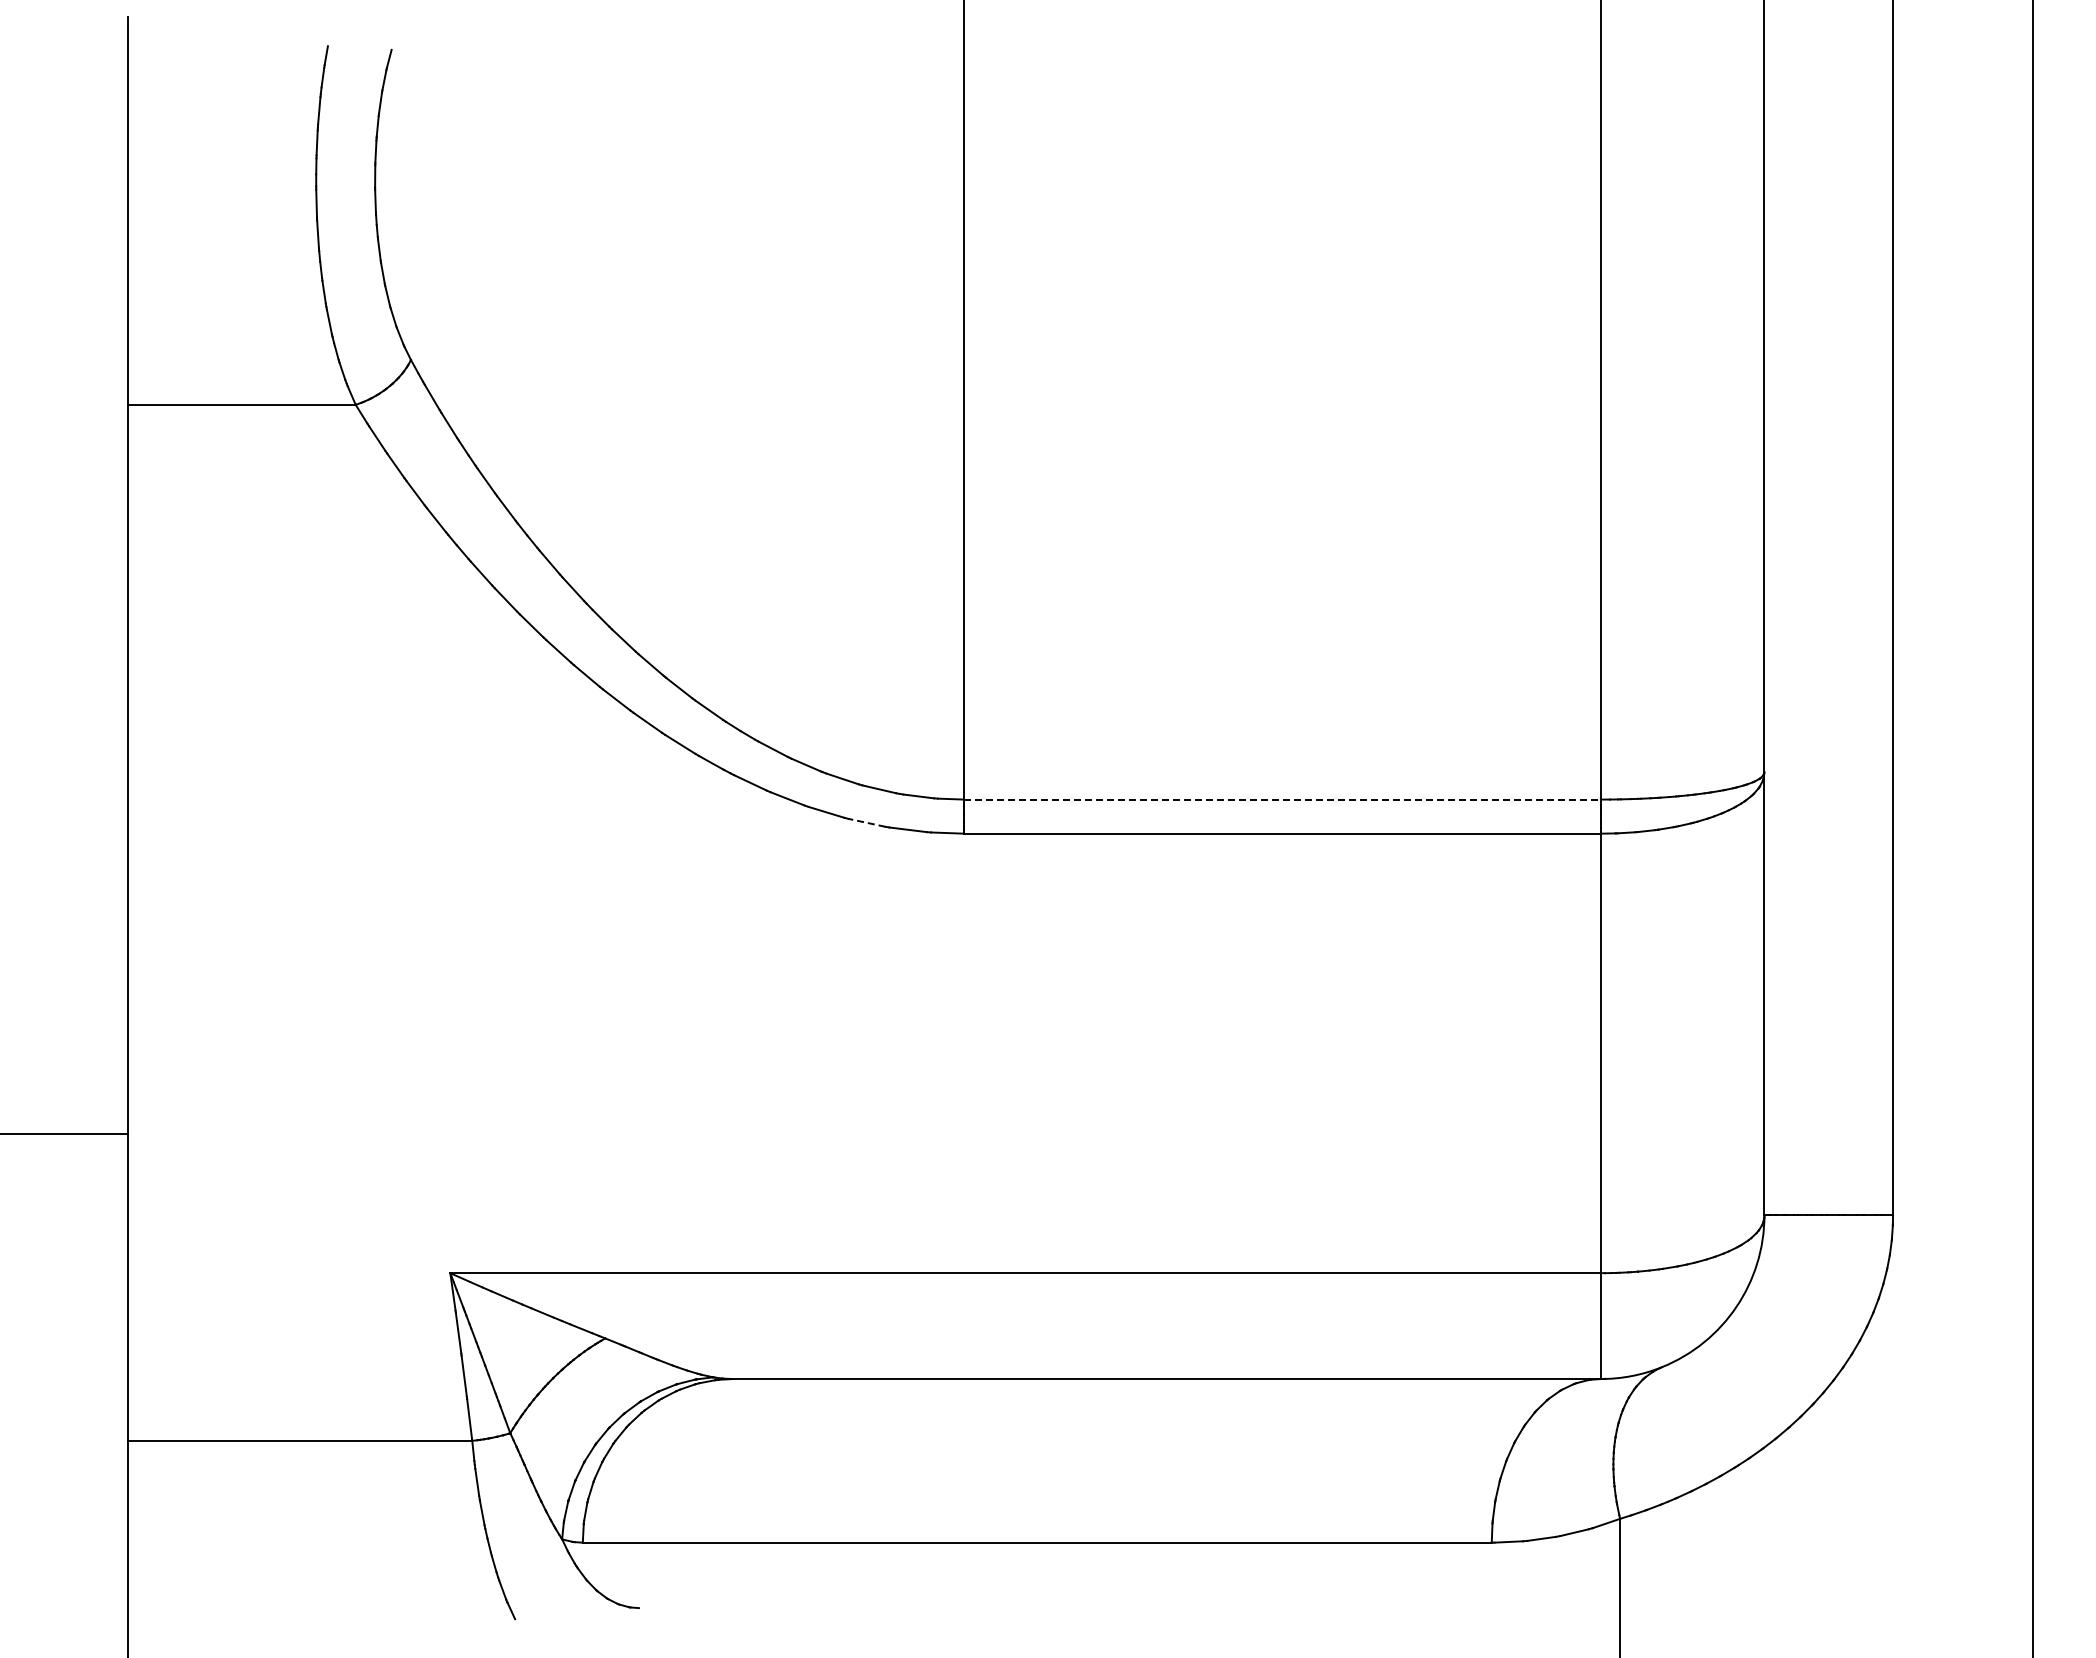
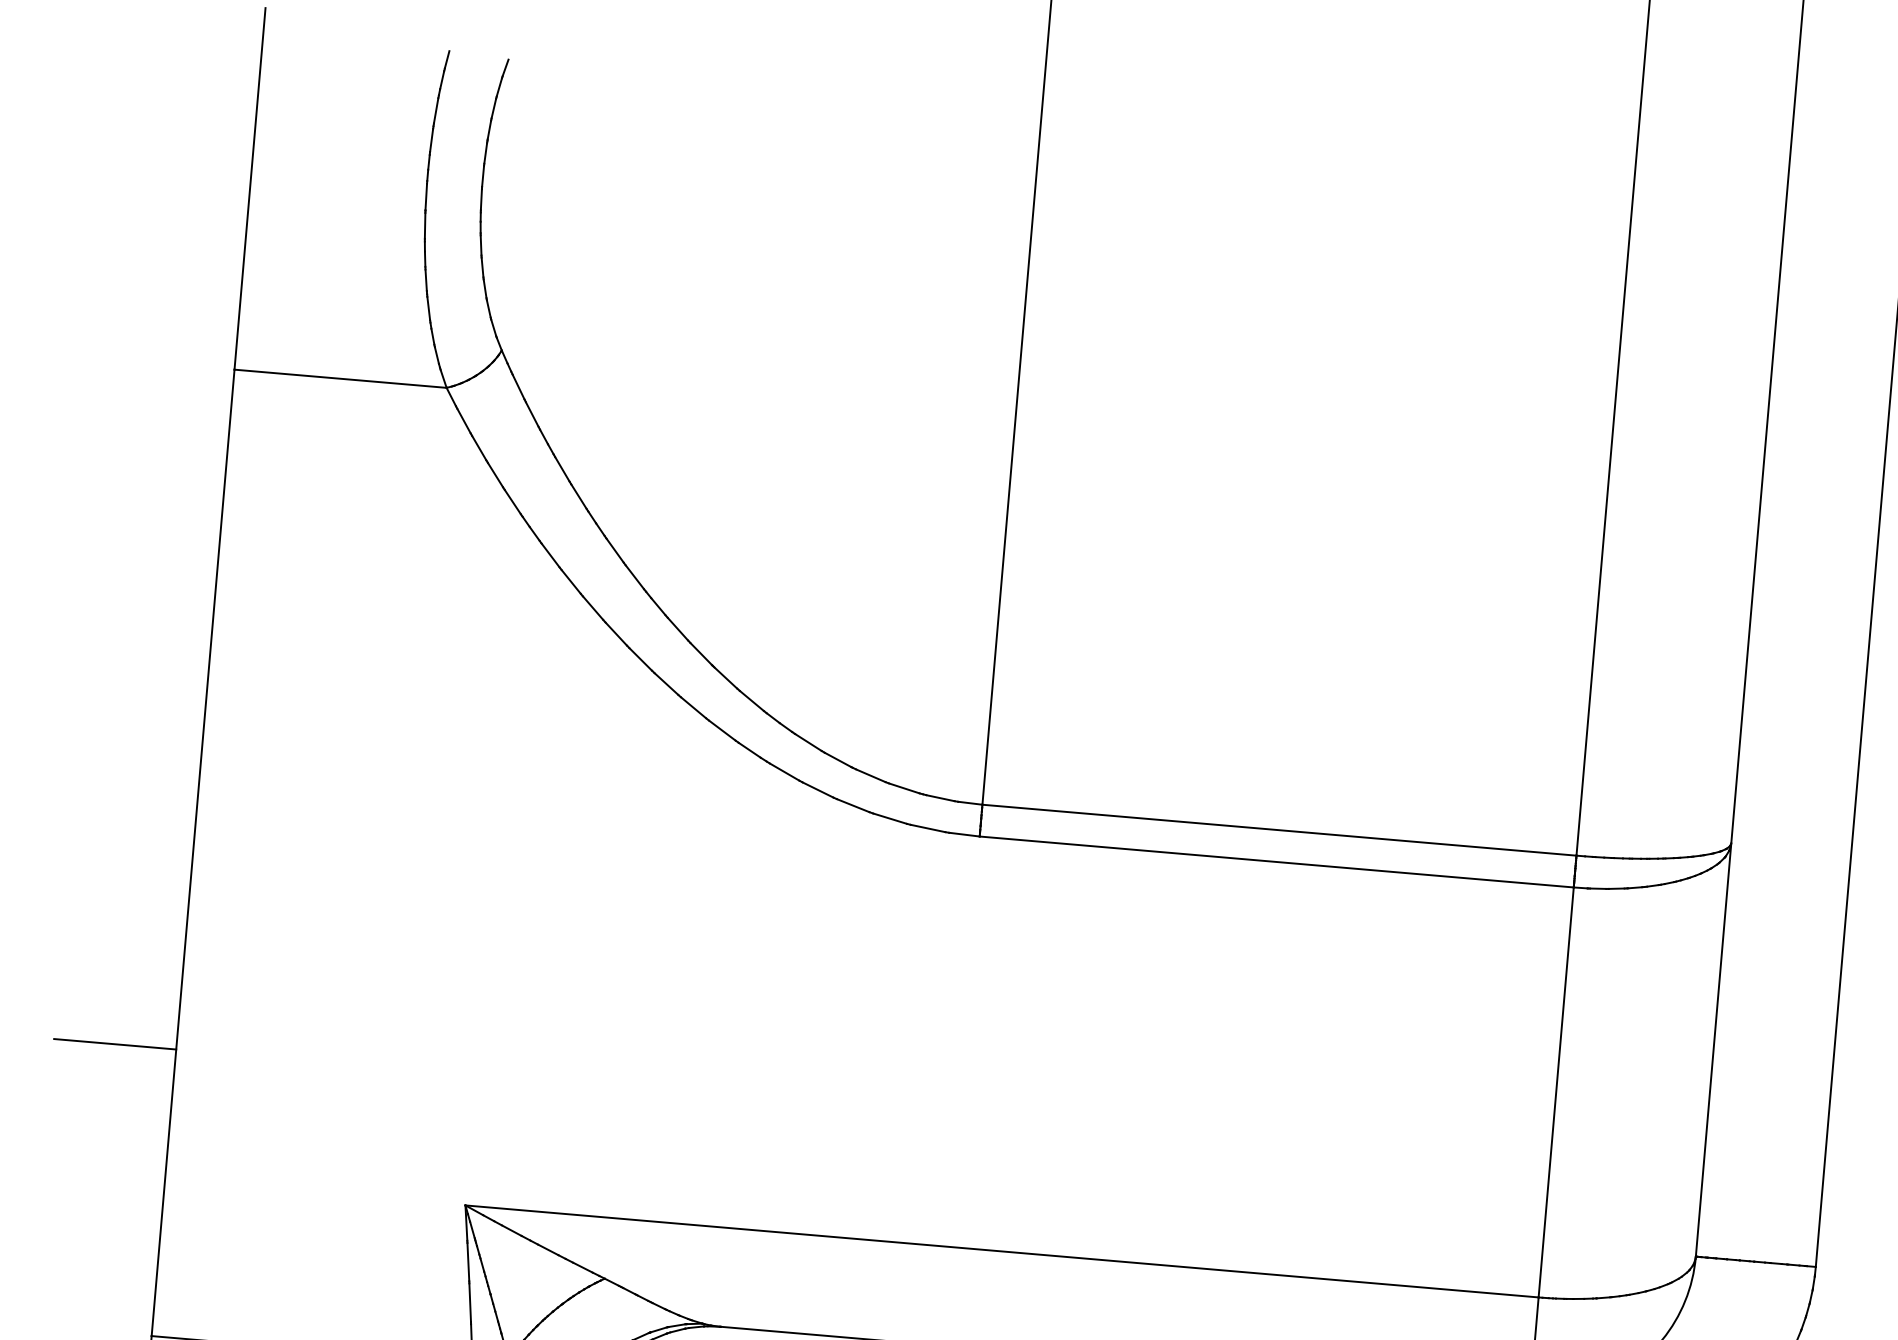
line: (1282, 799) -> (1279, 830), dashed -> solid
line: (866, 822) -> (889, 818), dashed -> solid

